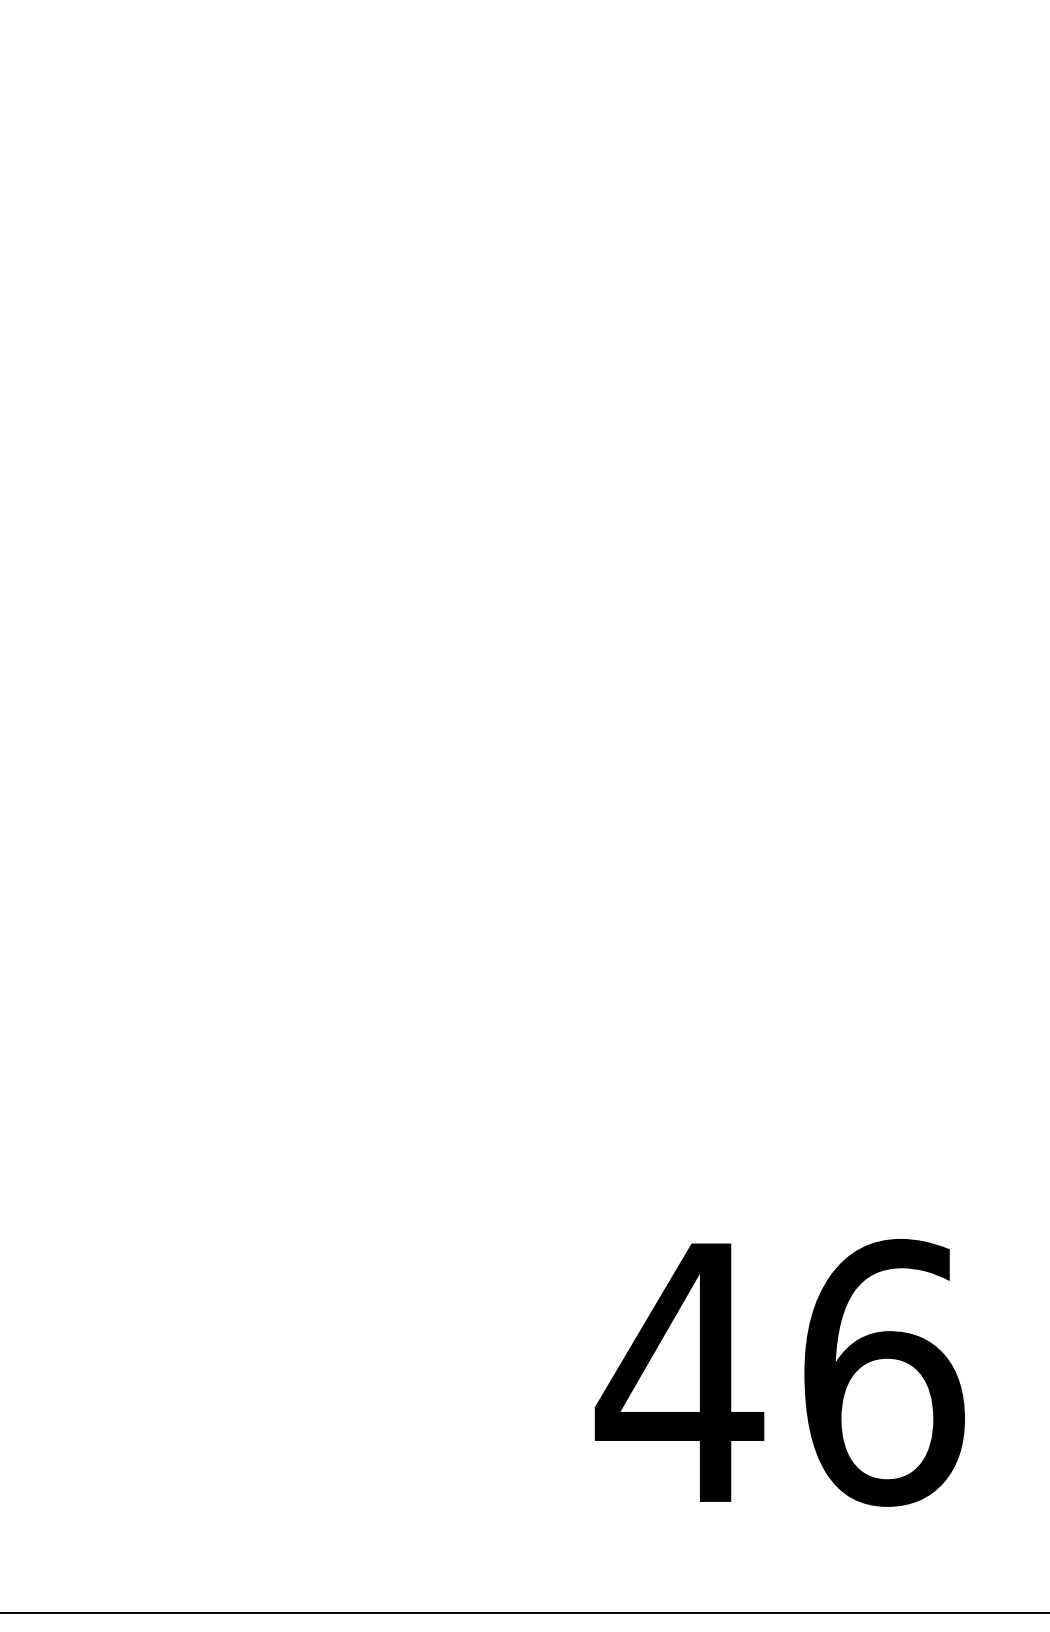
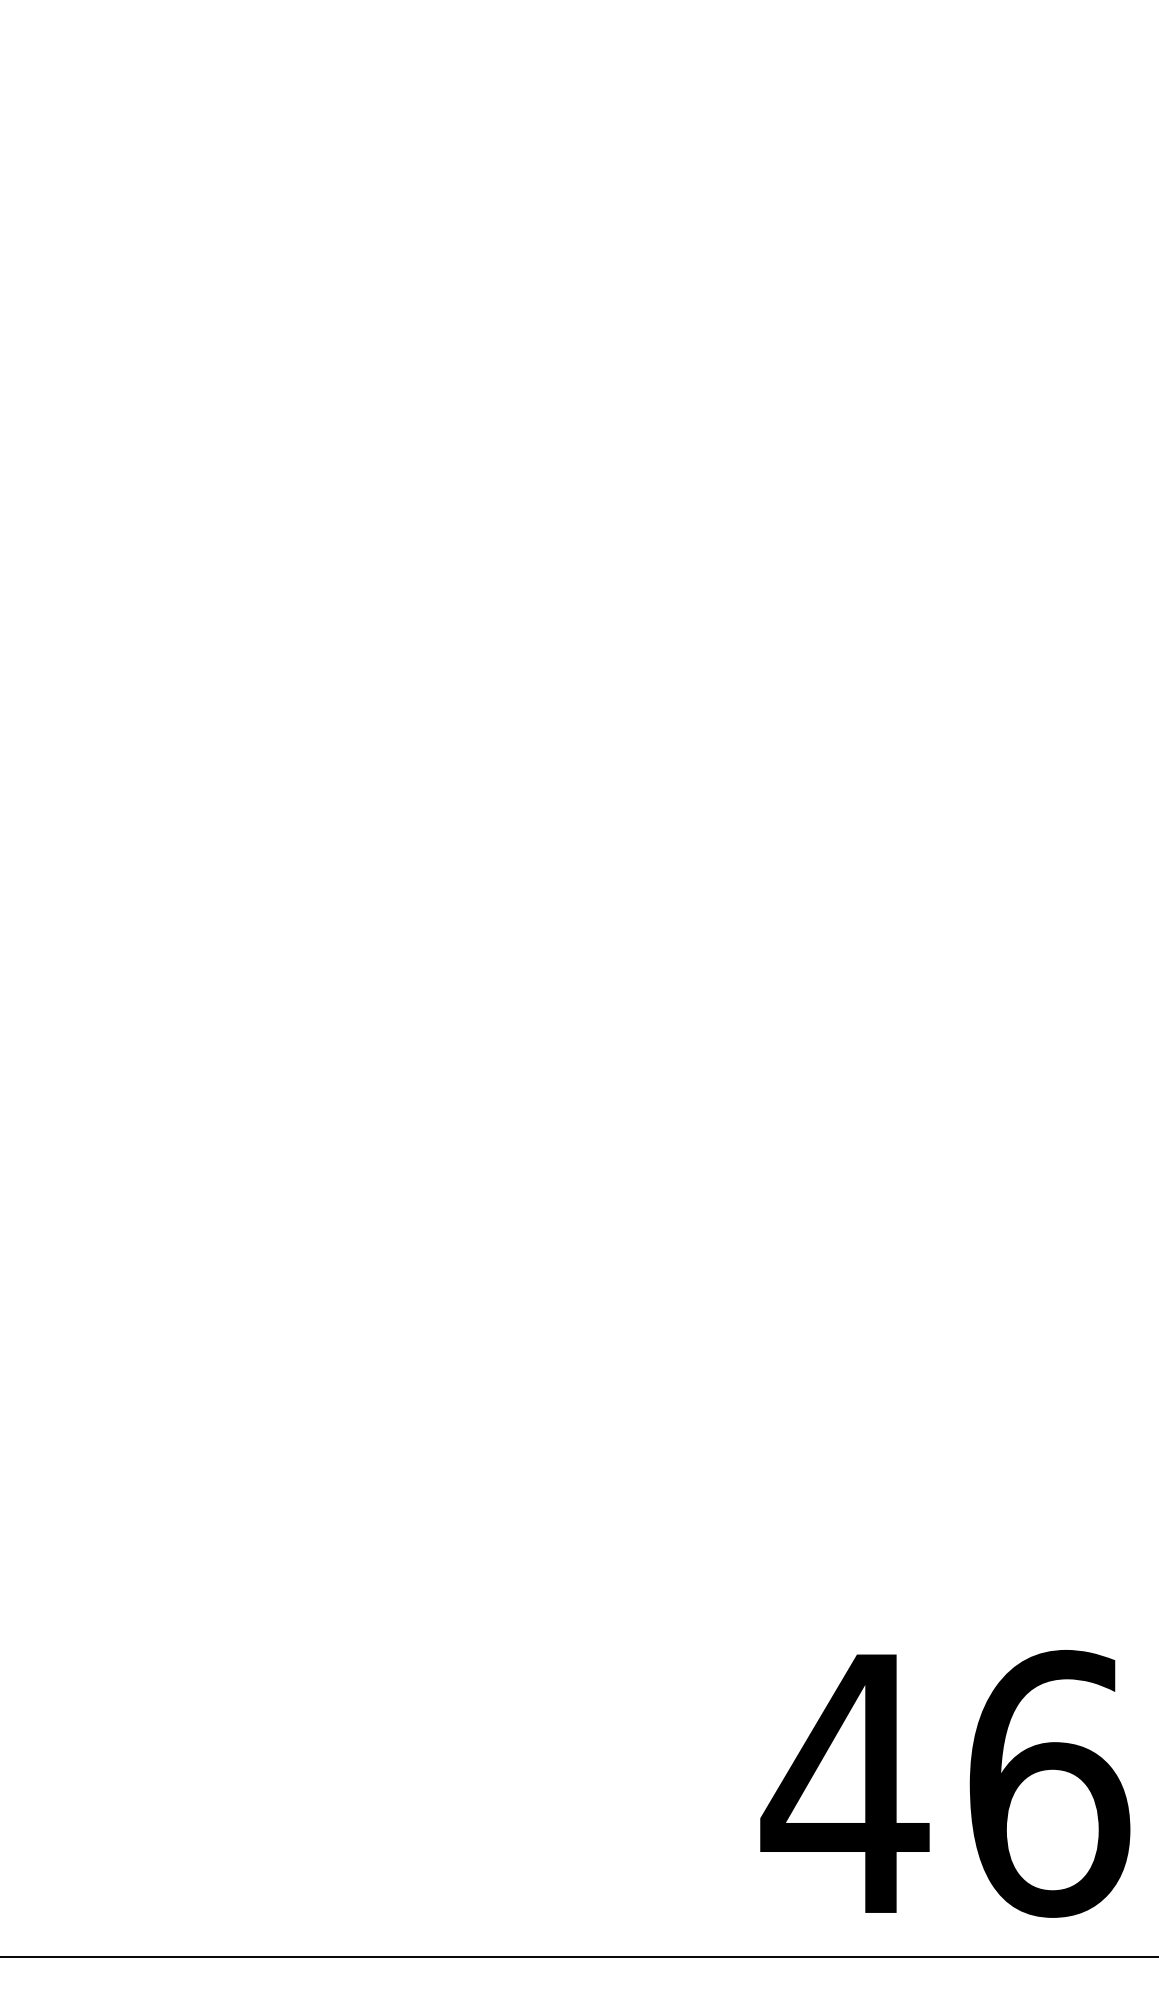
text: (780, 1372) -> (945, 1783), moved

